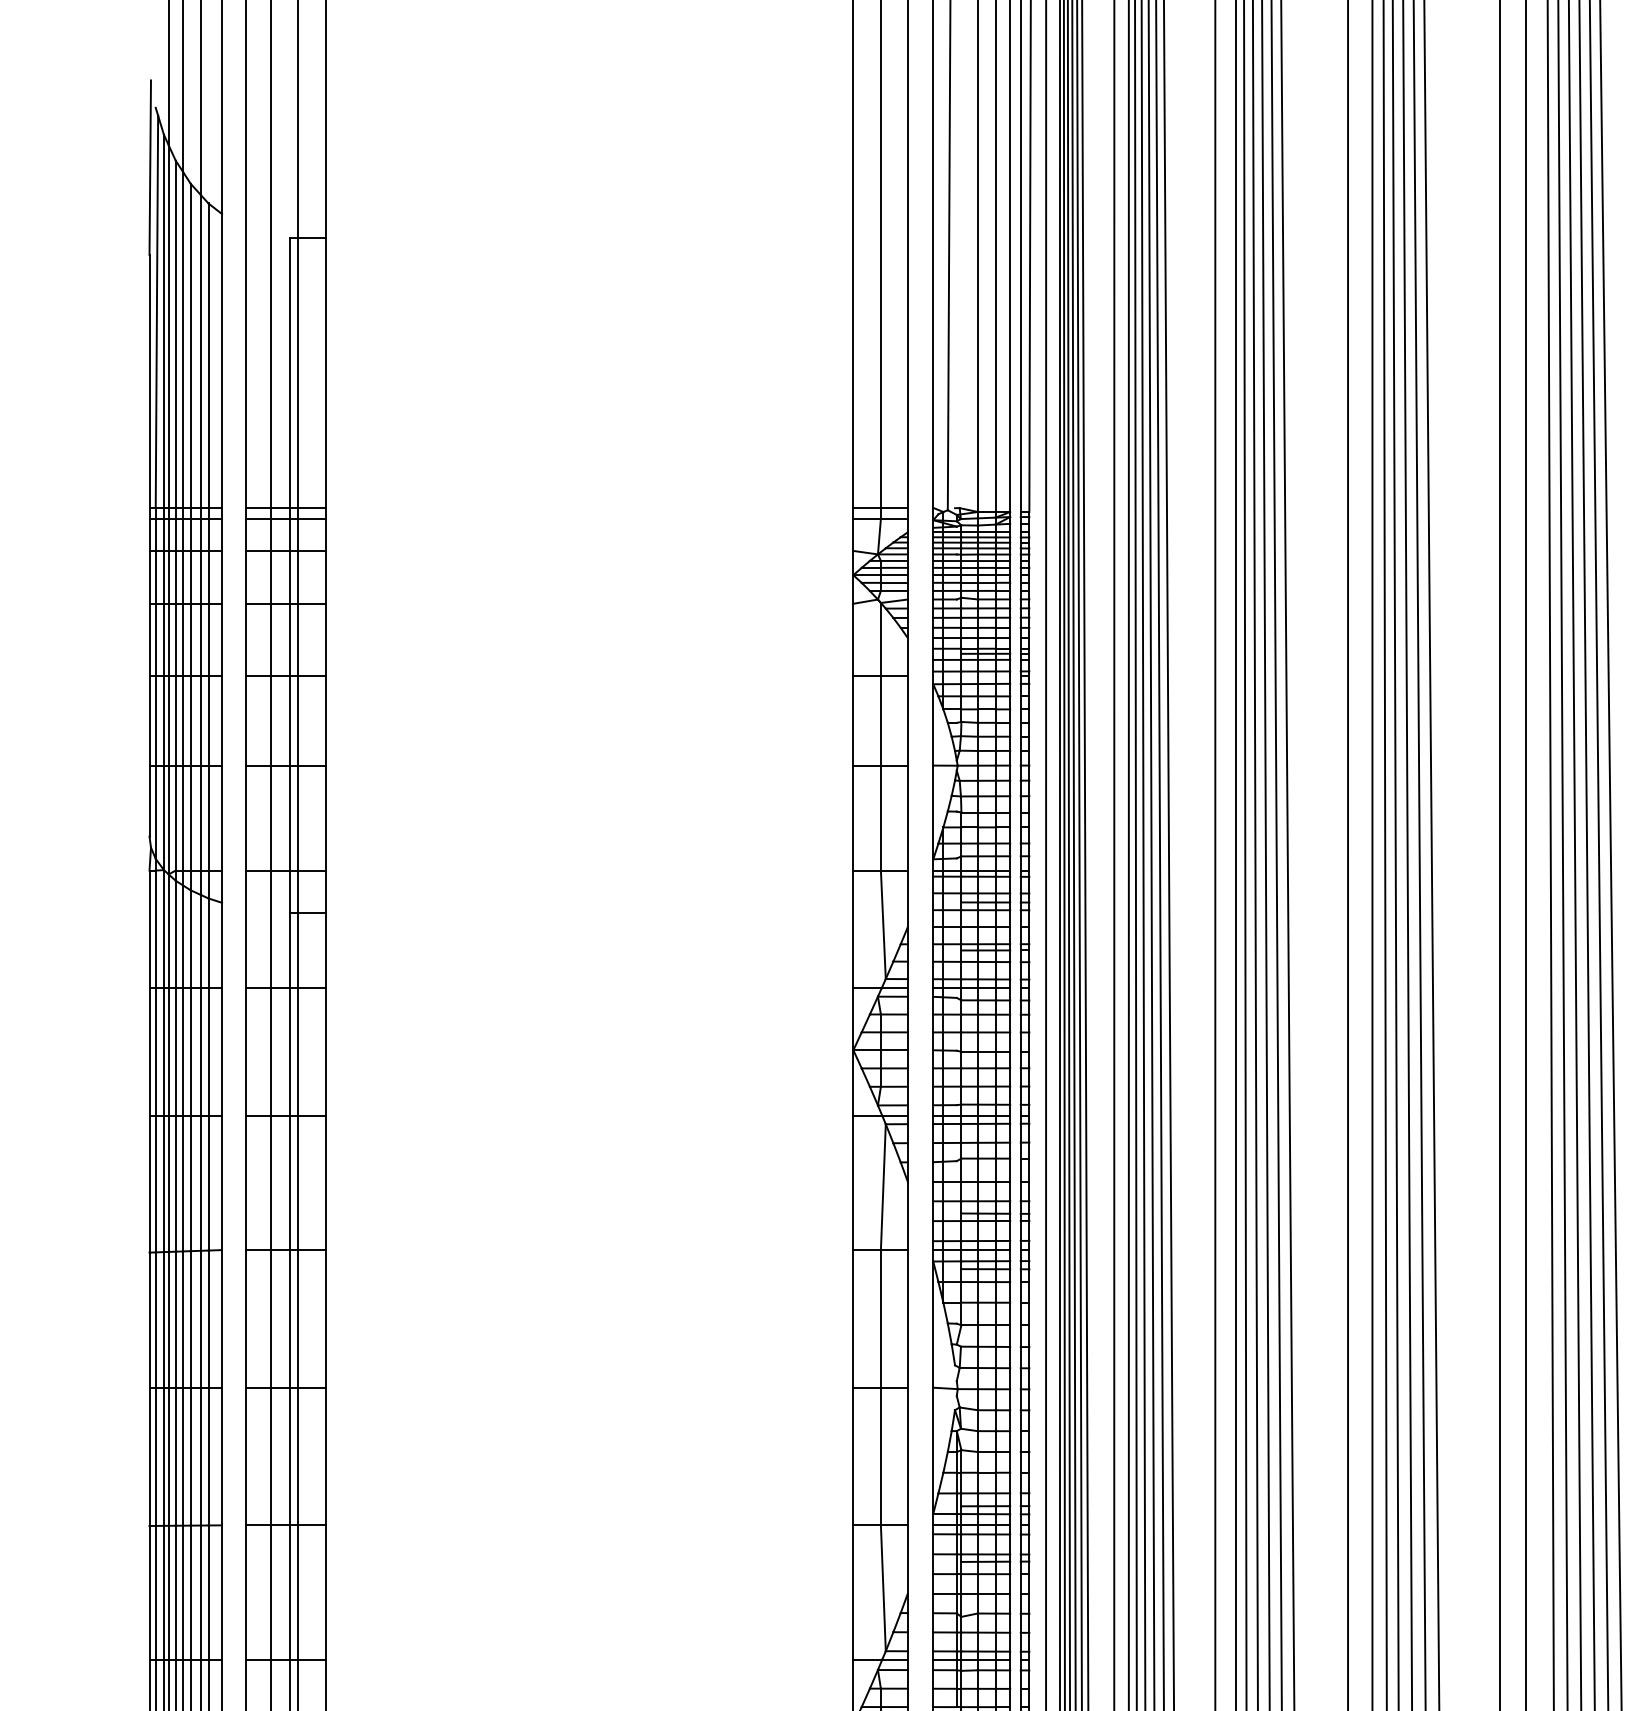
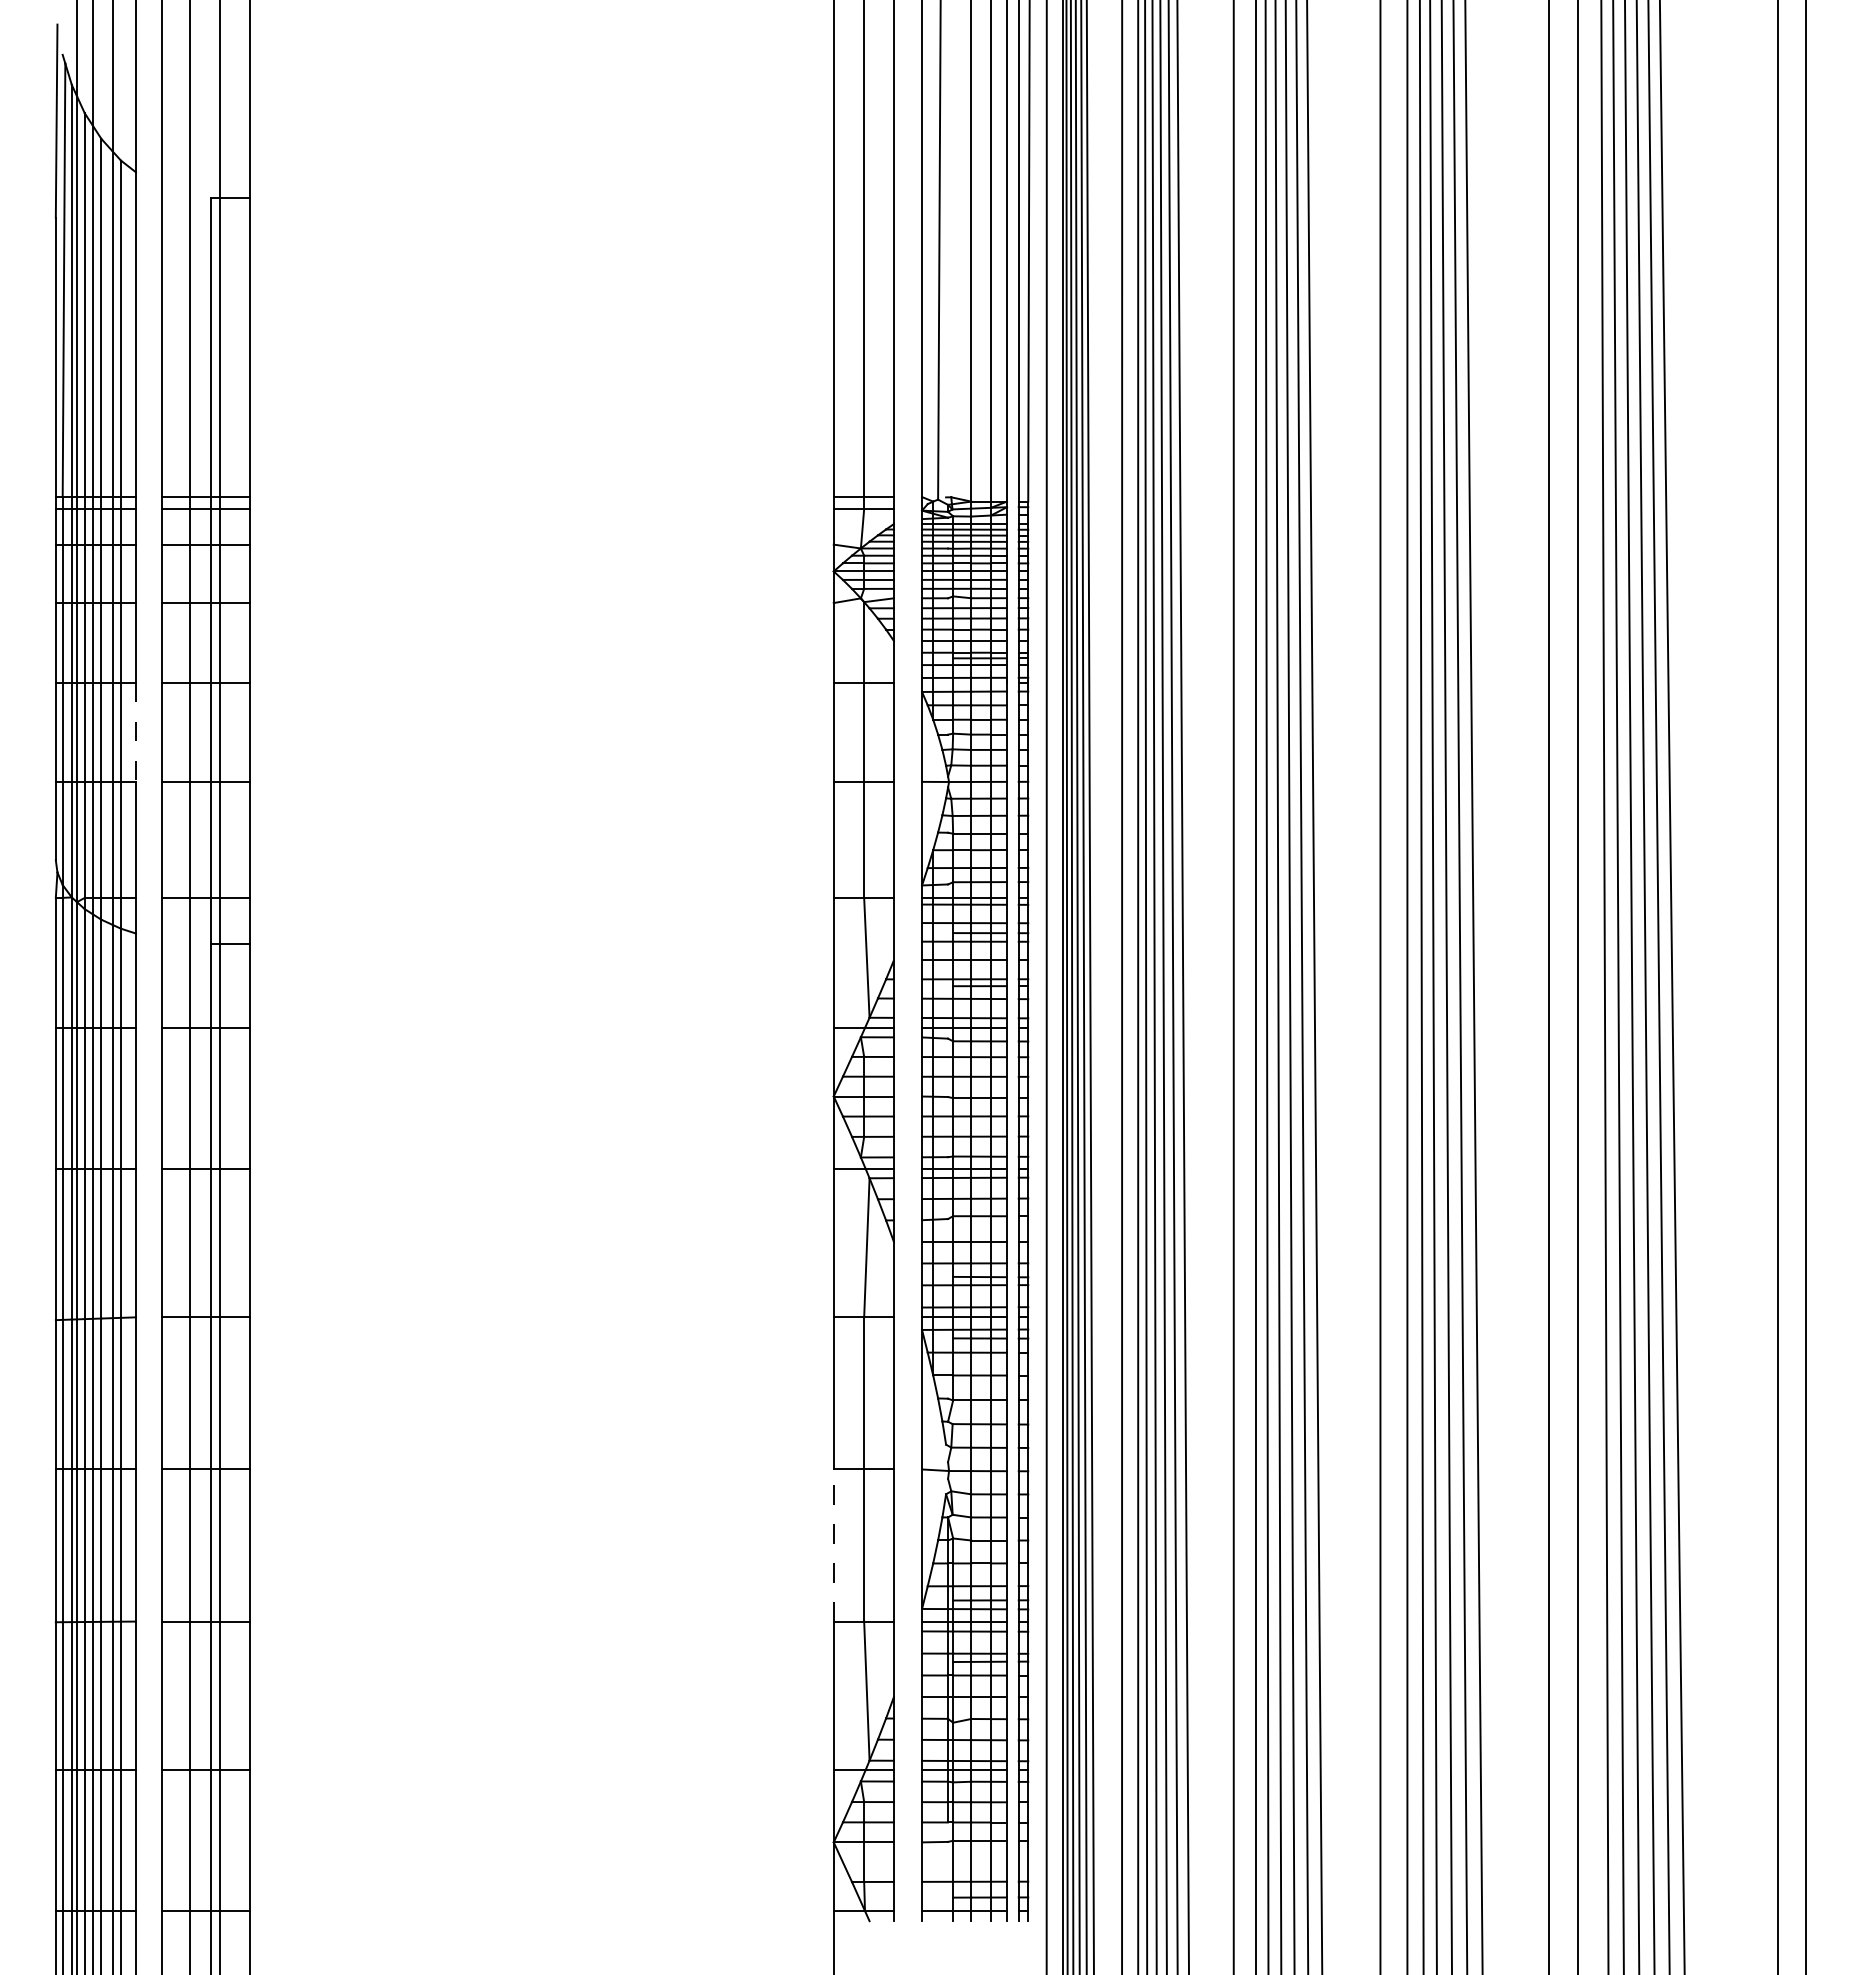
line: (222, 720) -> (136, 732), solid -> dashed
line: (853, 1456) -> (833, 1545), solid -> dashed

